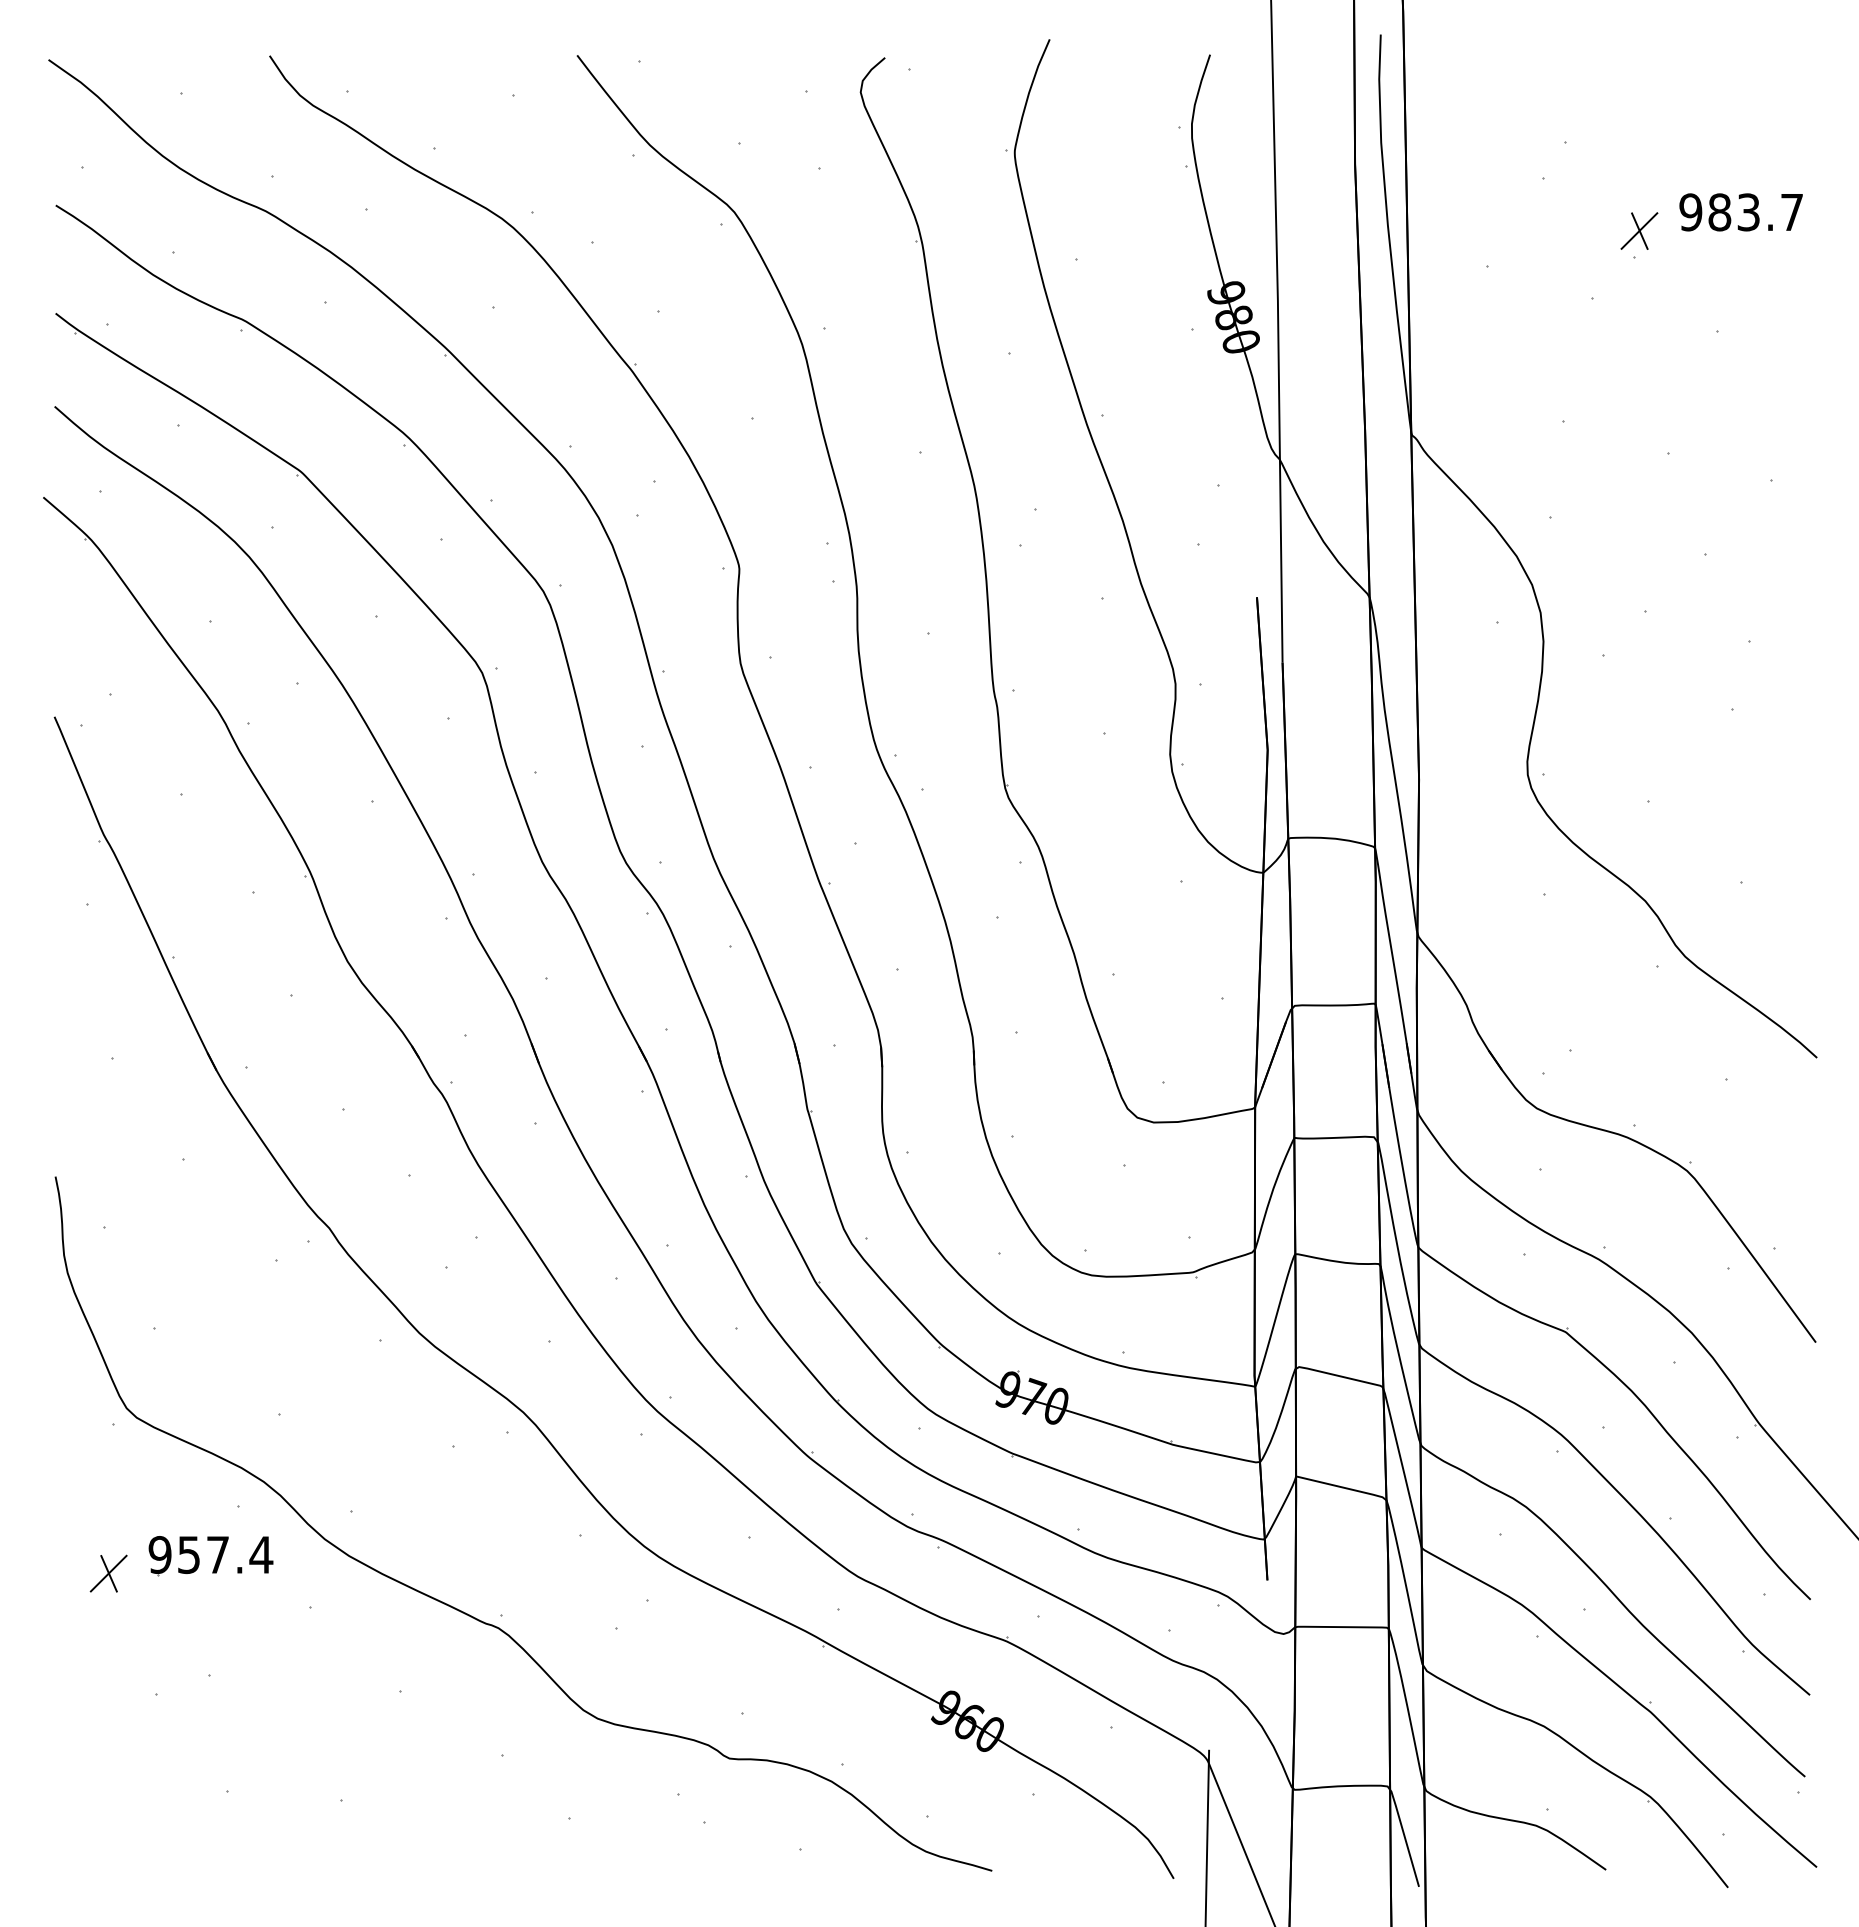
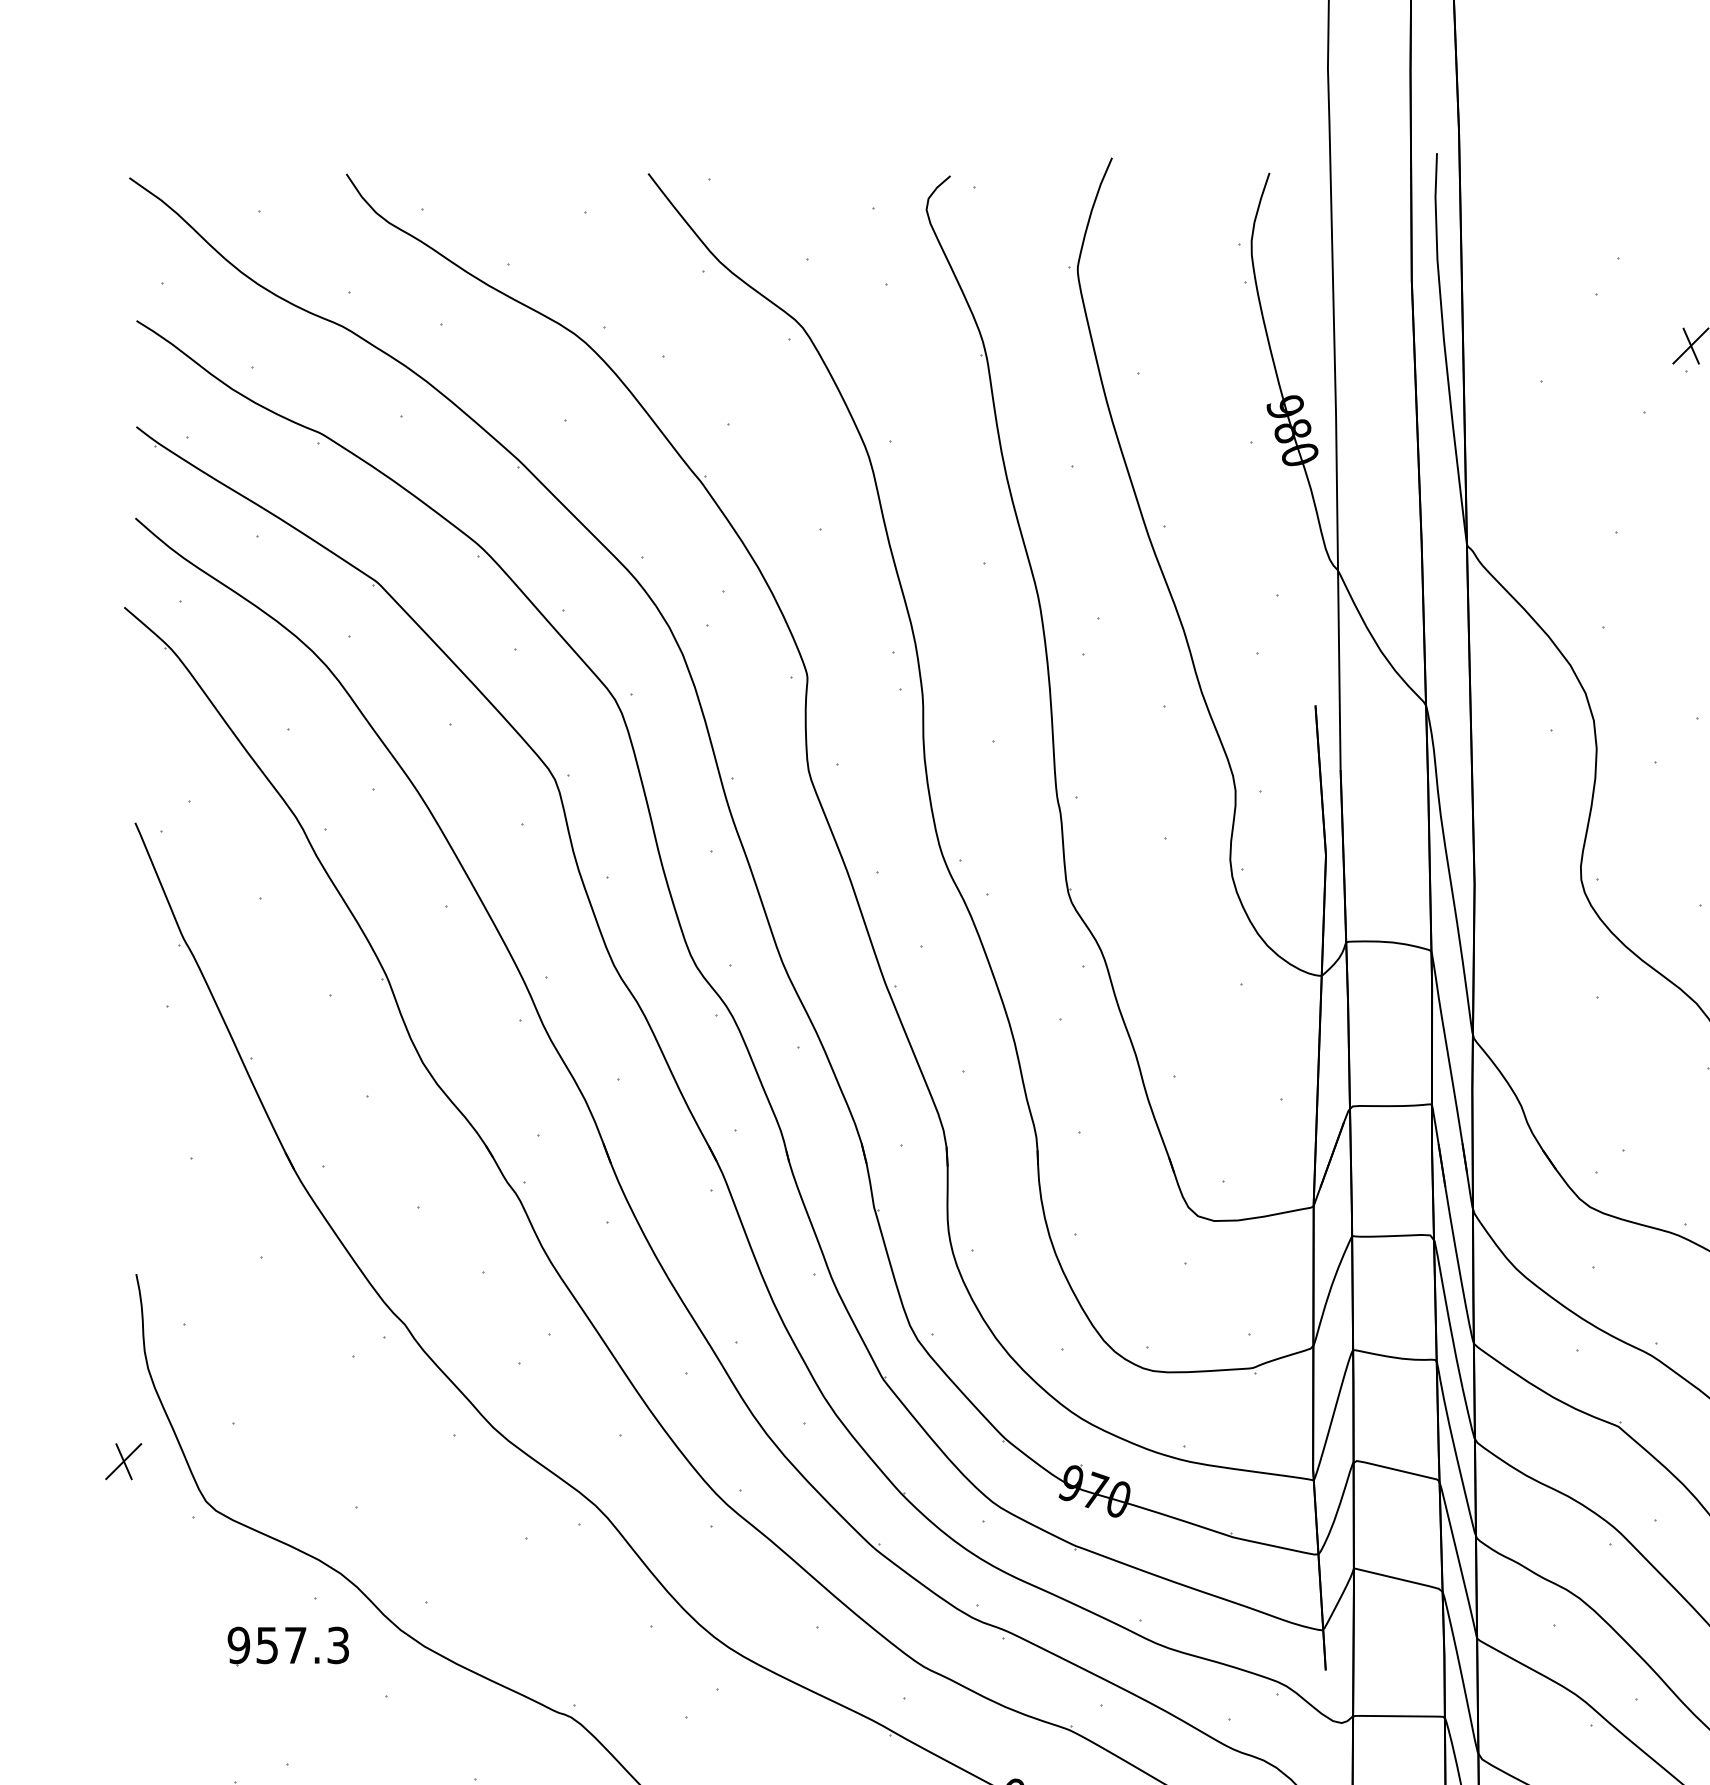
text: (261, 1555) -> (338, 1645), 957.4 -> 957.3
part: (108, 1573) -> (123, 1461), moved

